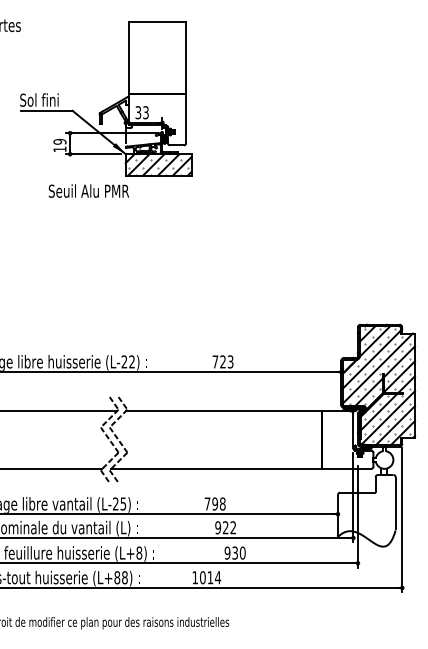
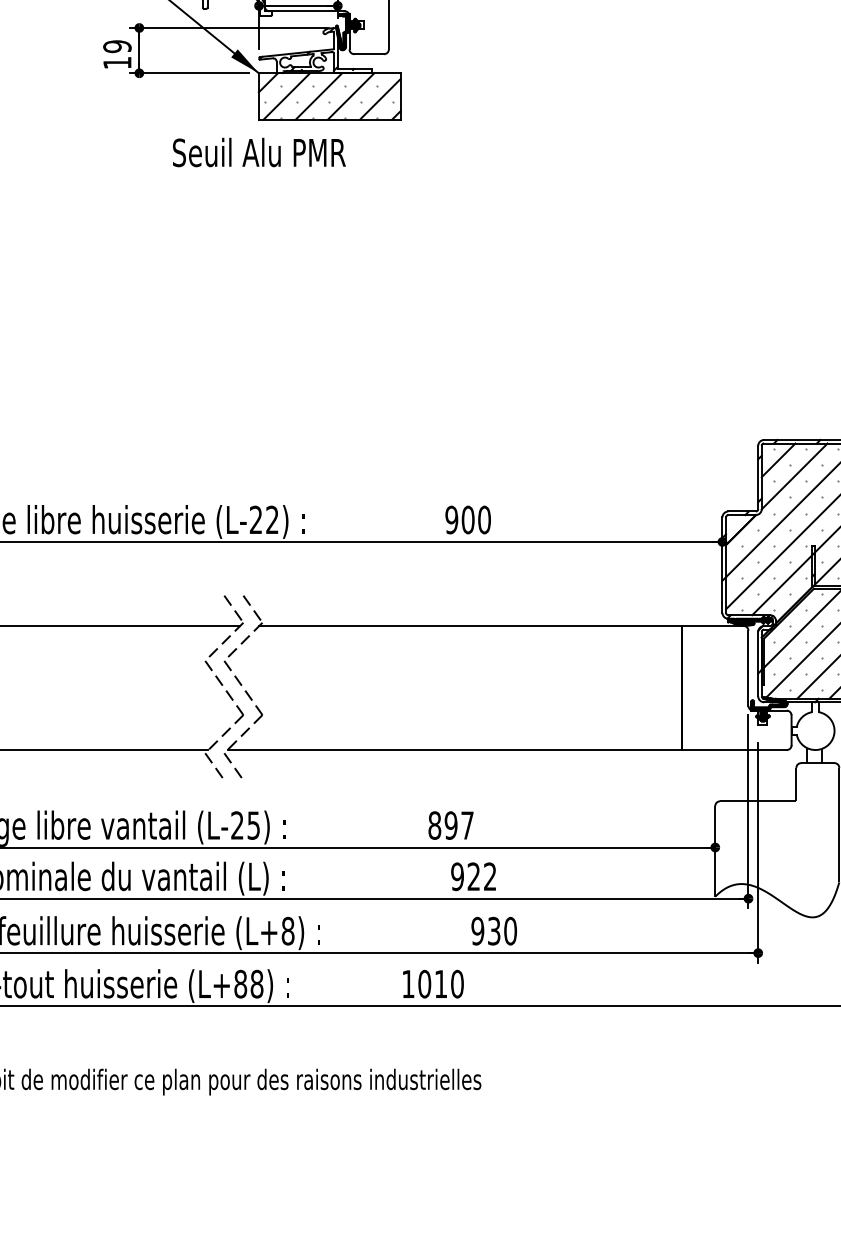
text: (88, 190) -> (258, 151), moved
text: (222, 361) -> (466, 519), 723 -> 900
text: (214, 503) -> (449, 824), 798 -> 897
text: (217, 577) -> (456, 983), 1014 -> 1010

